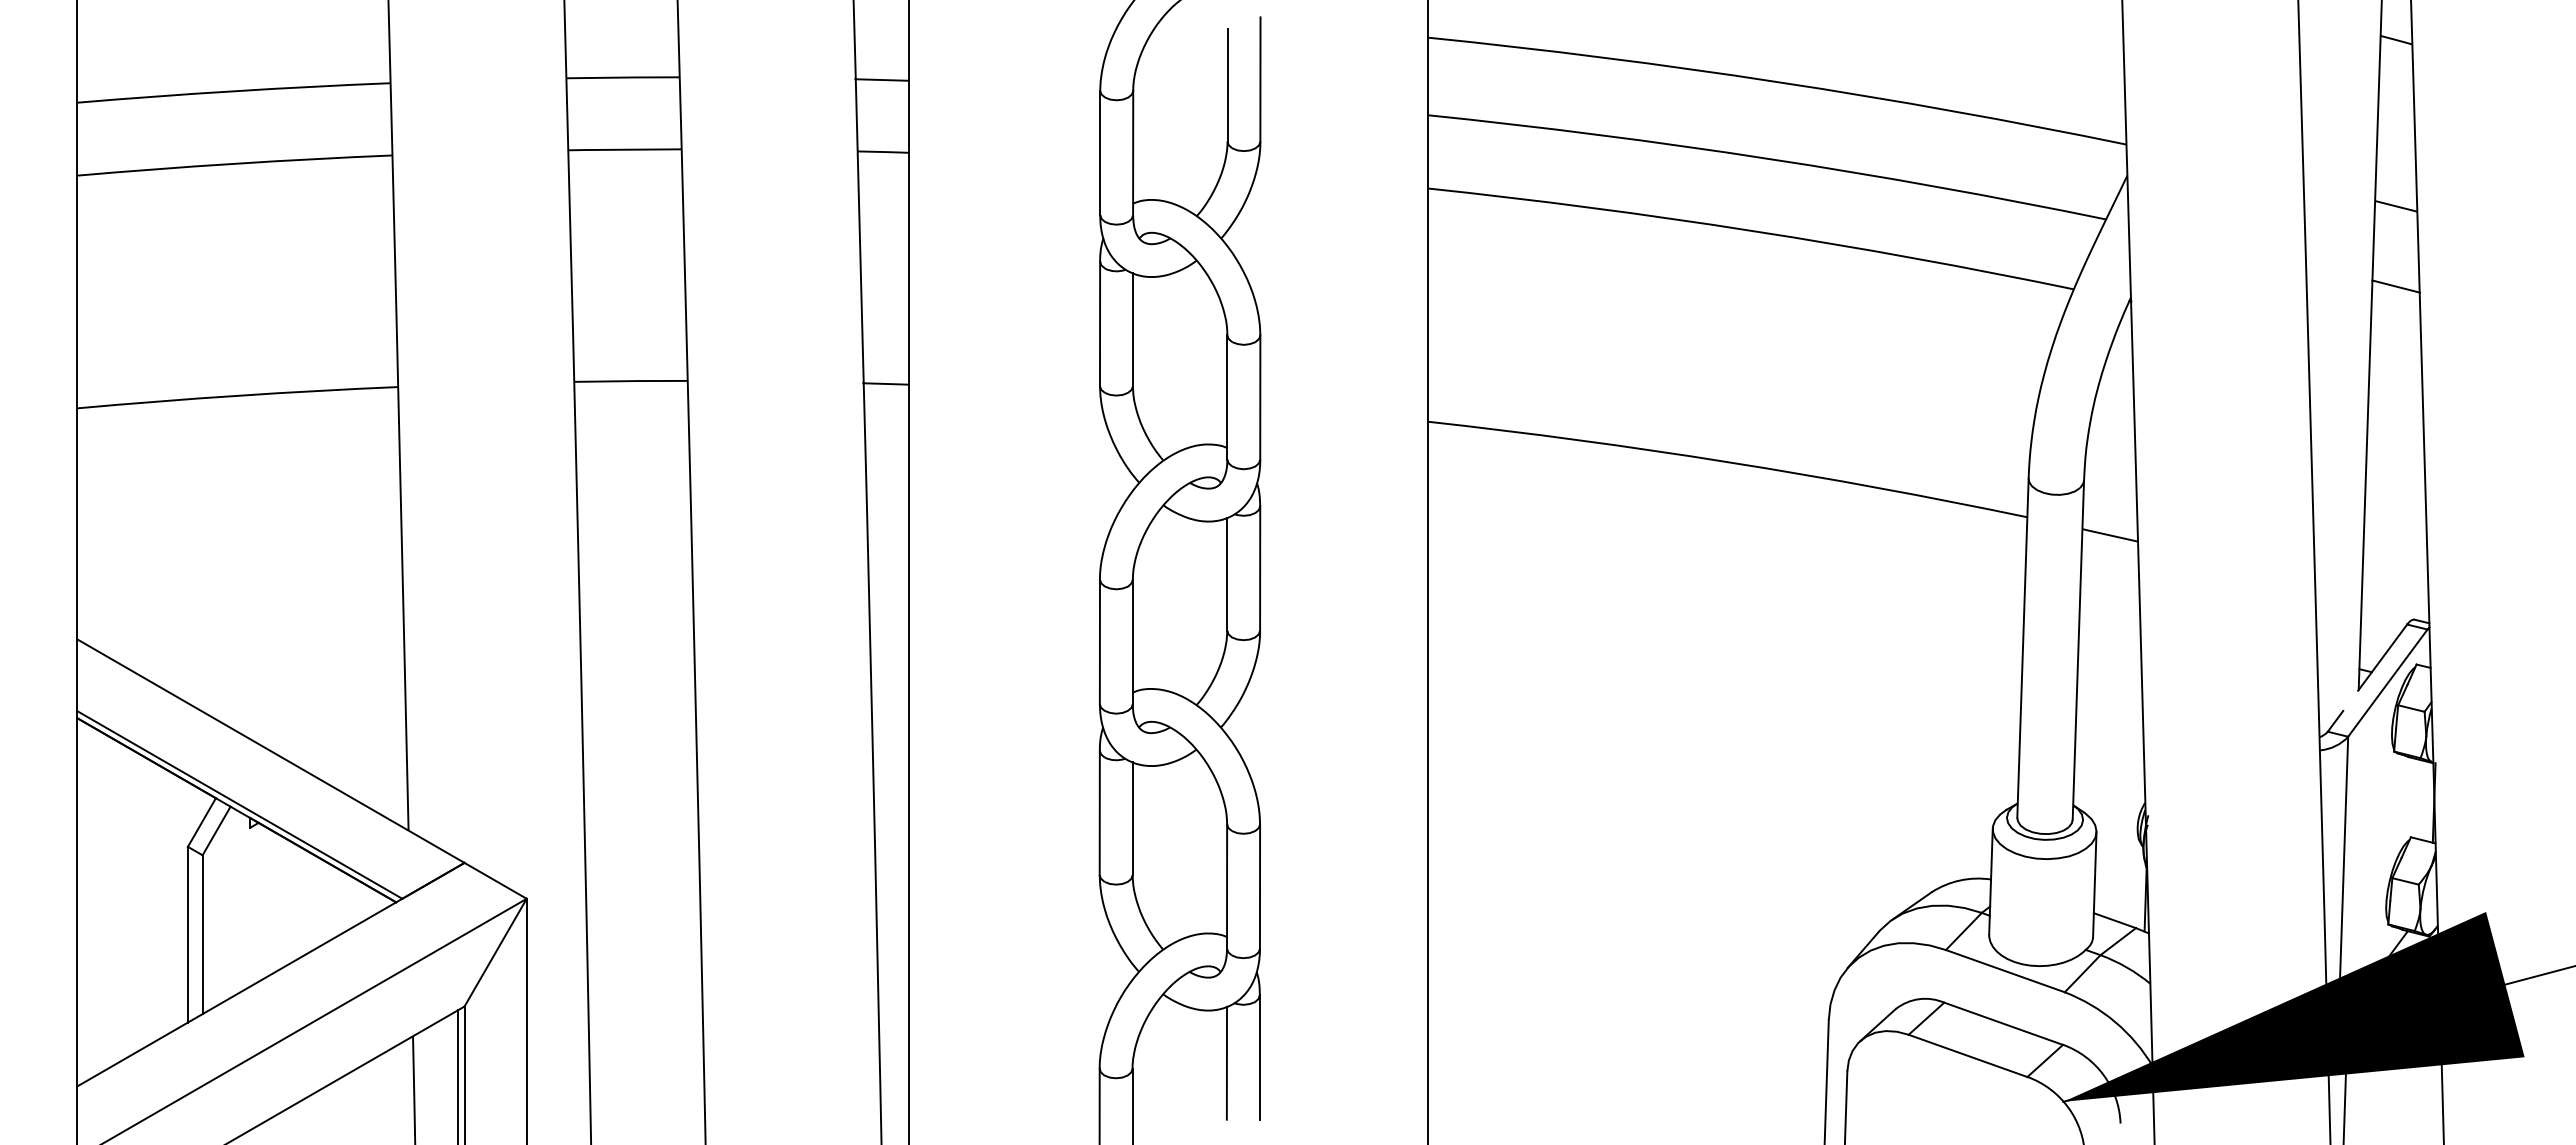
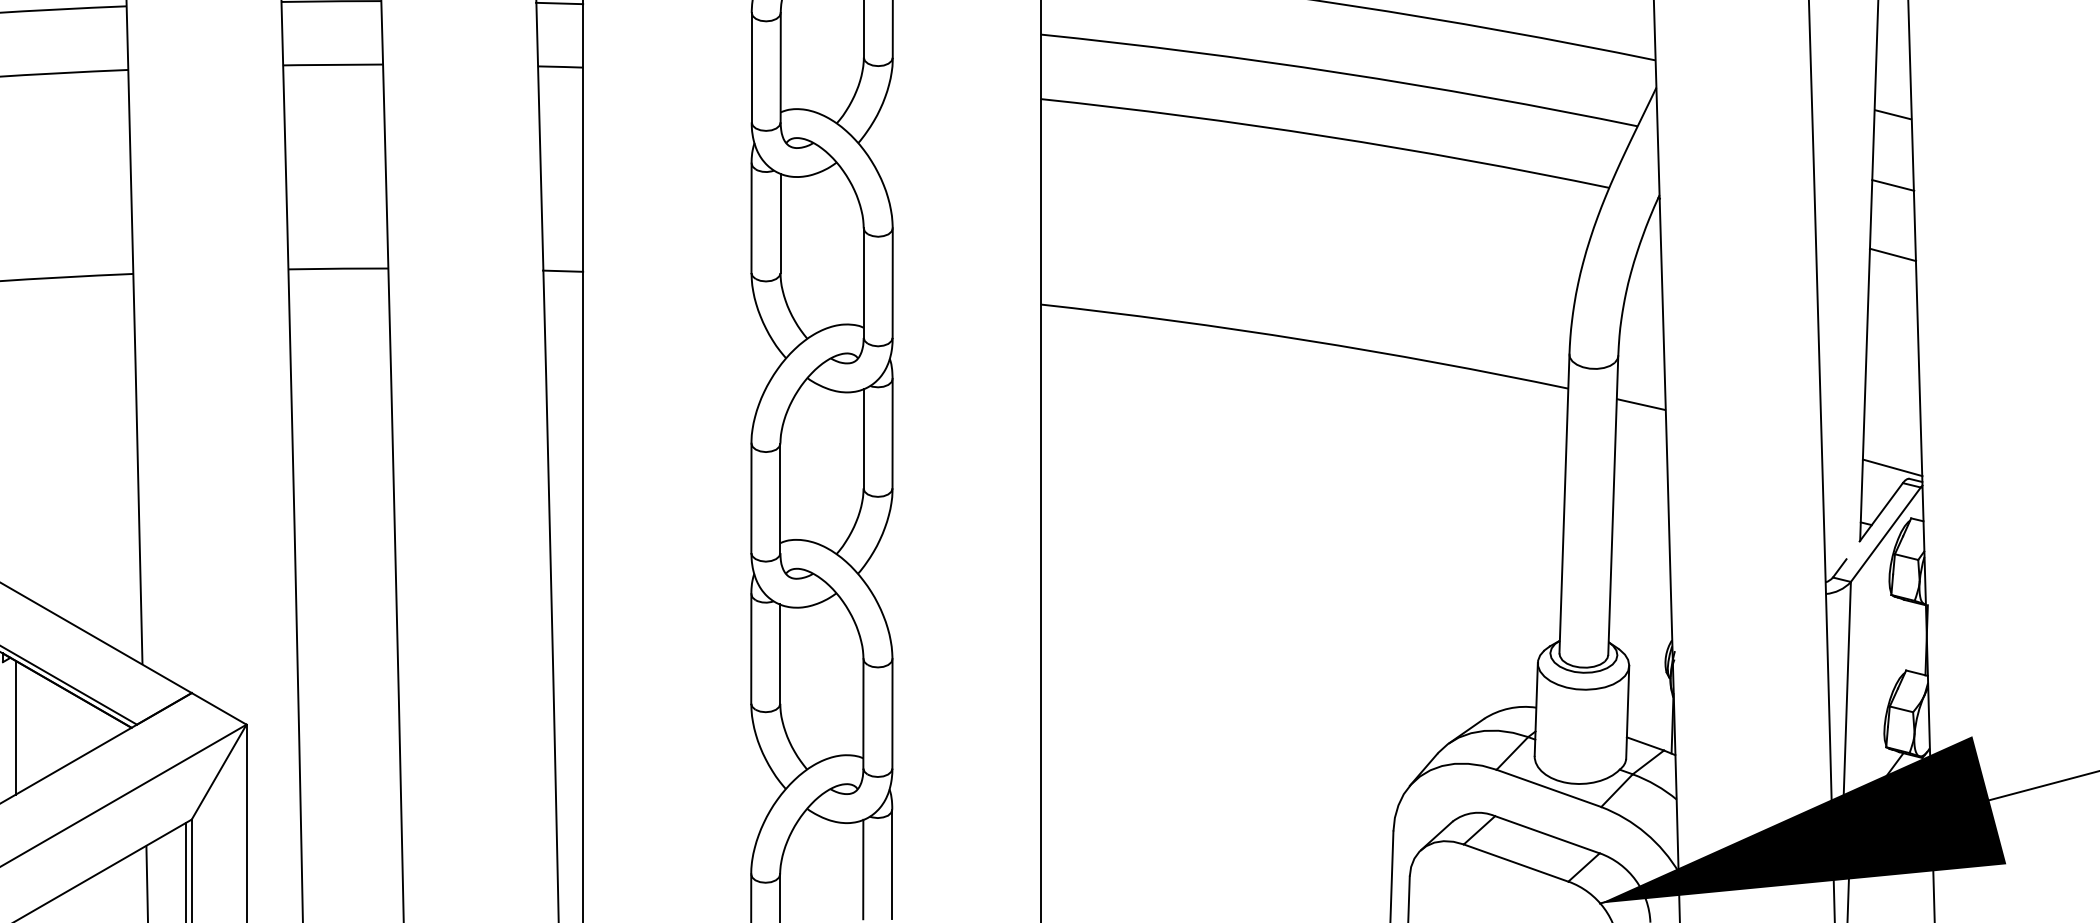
line: (2395, 365) -> (1892, 254), added
line: (2395, 606) -> (1892, 467), added
line: (264, 902) -> (15, 727), added

